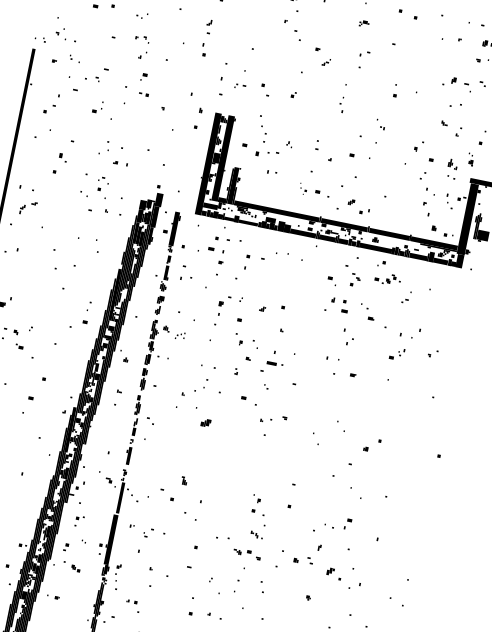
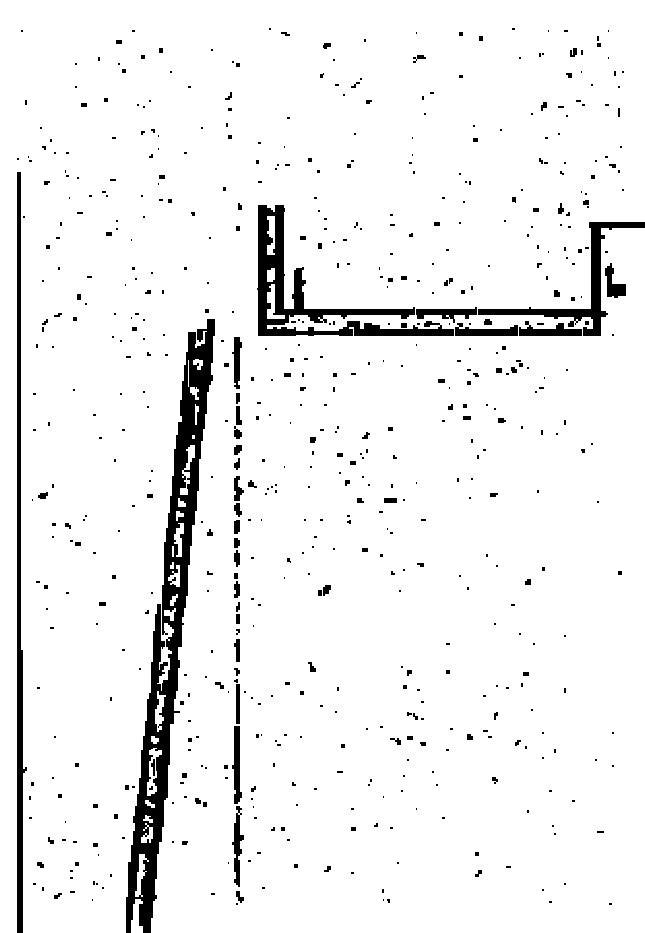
part: (326, 62) -> (356, 82), moved
part: (303, 188) -> (385, 277), size x1.43
part: (28, 208) -> (51, 322), moved
part: (397, 353) -> (358, 456), moved
part: (334, 574) -> (520, 744), size x0.62

